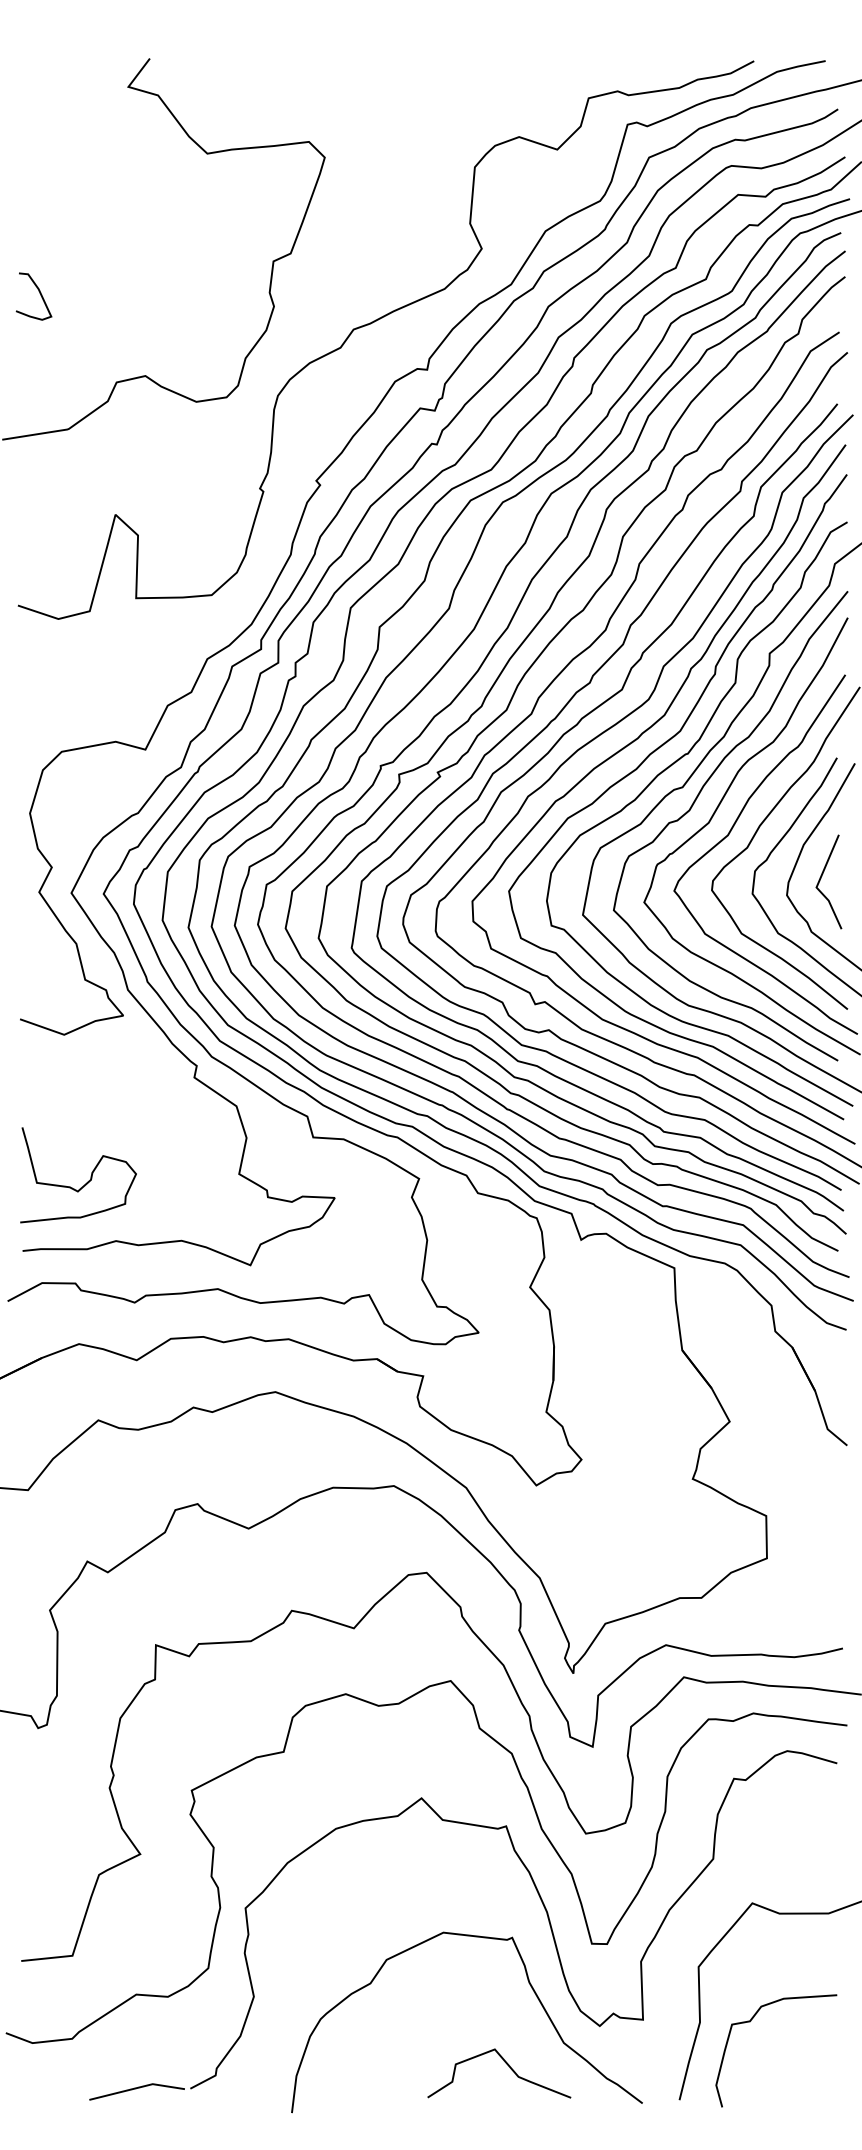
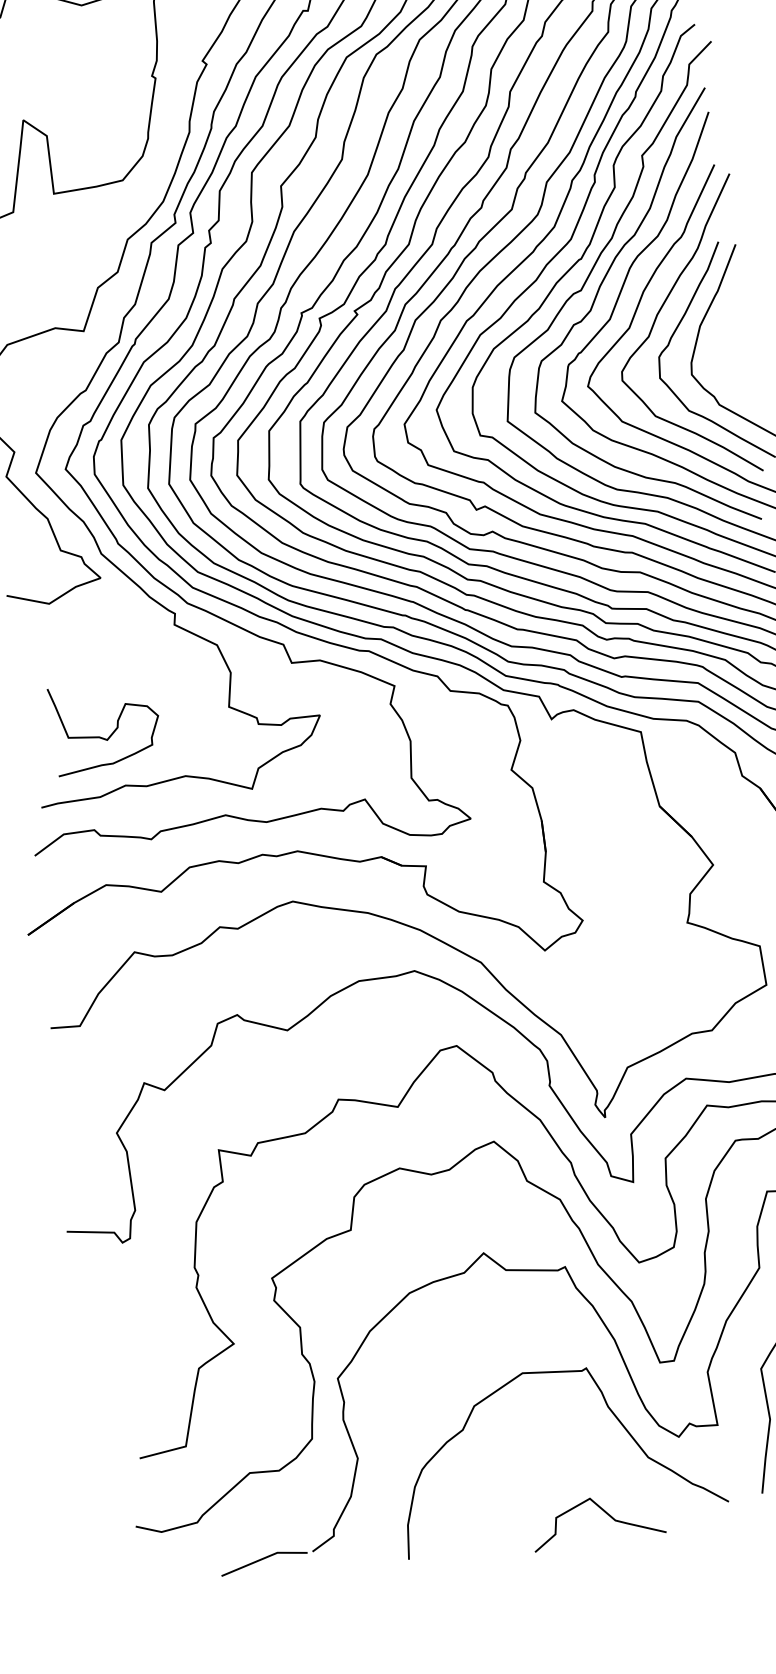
line: (821, 878) -> (721, 354), removed
curve: (86, 1182) -> (113, 730), moved
curve: (507, 2065) -> (603, 1511), moved

